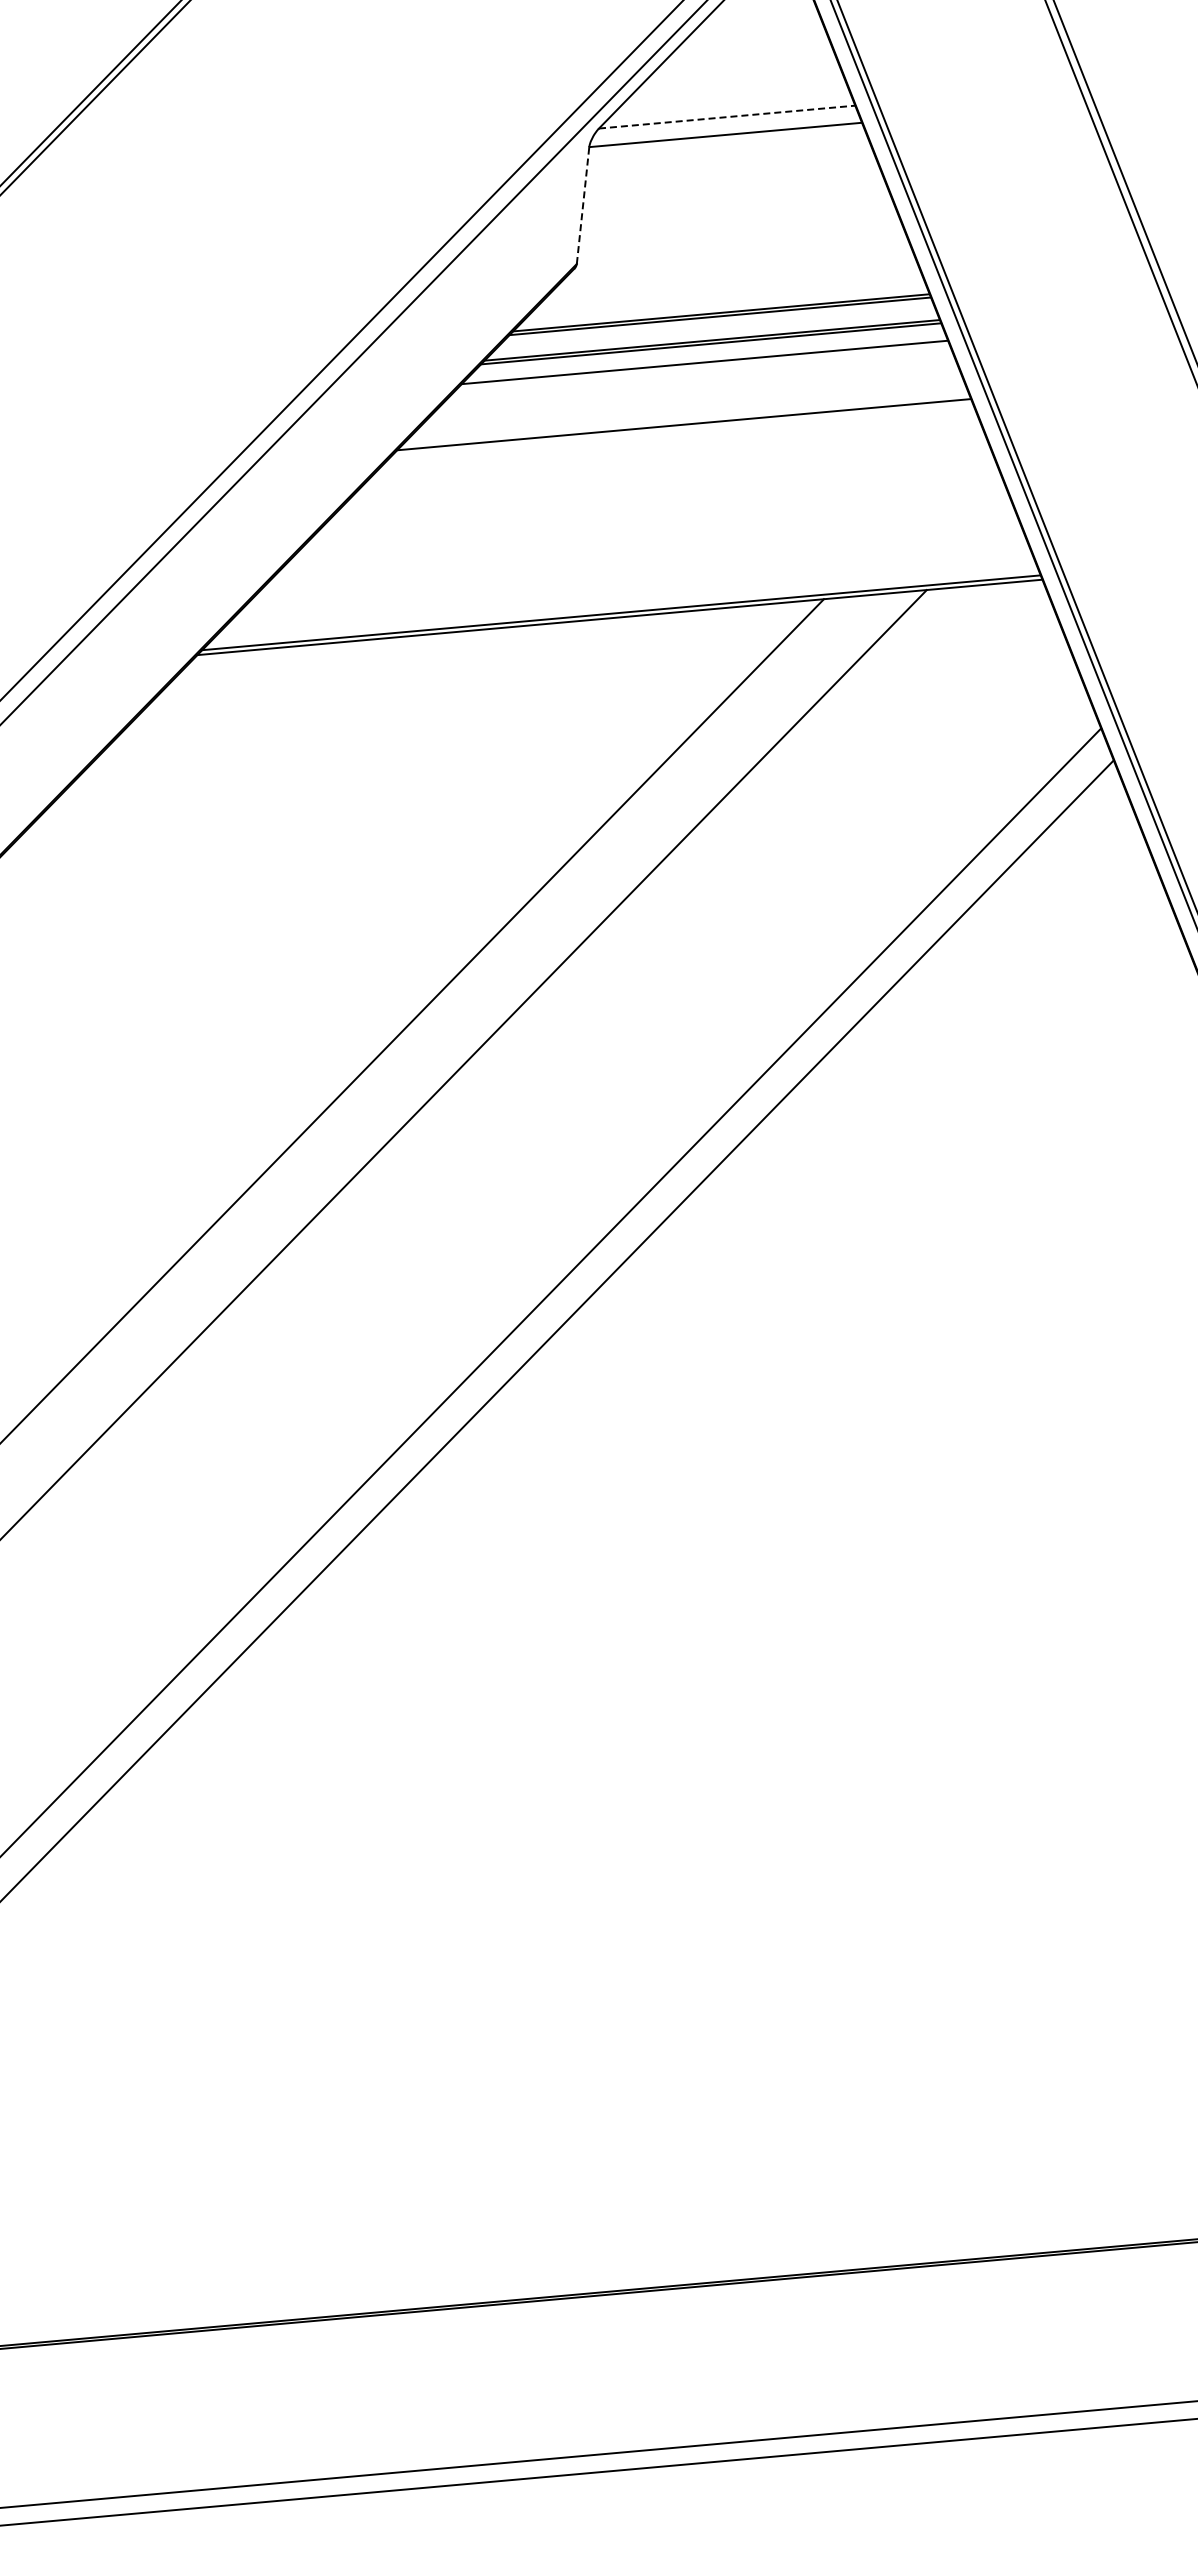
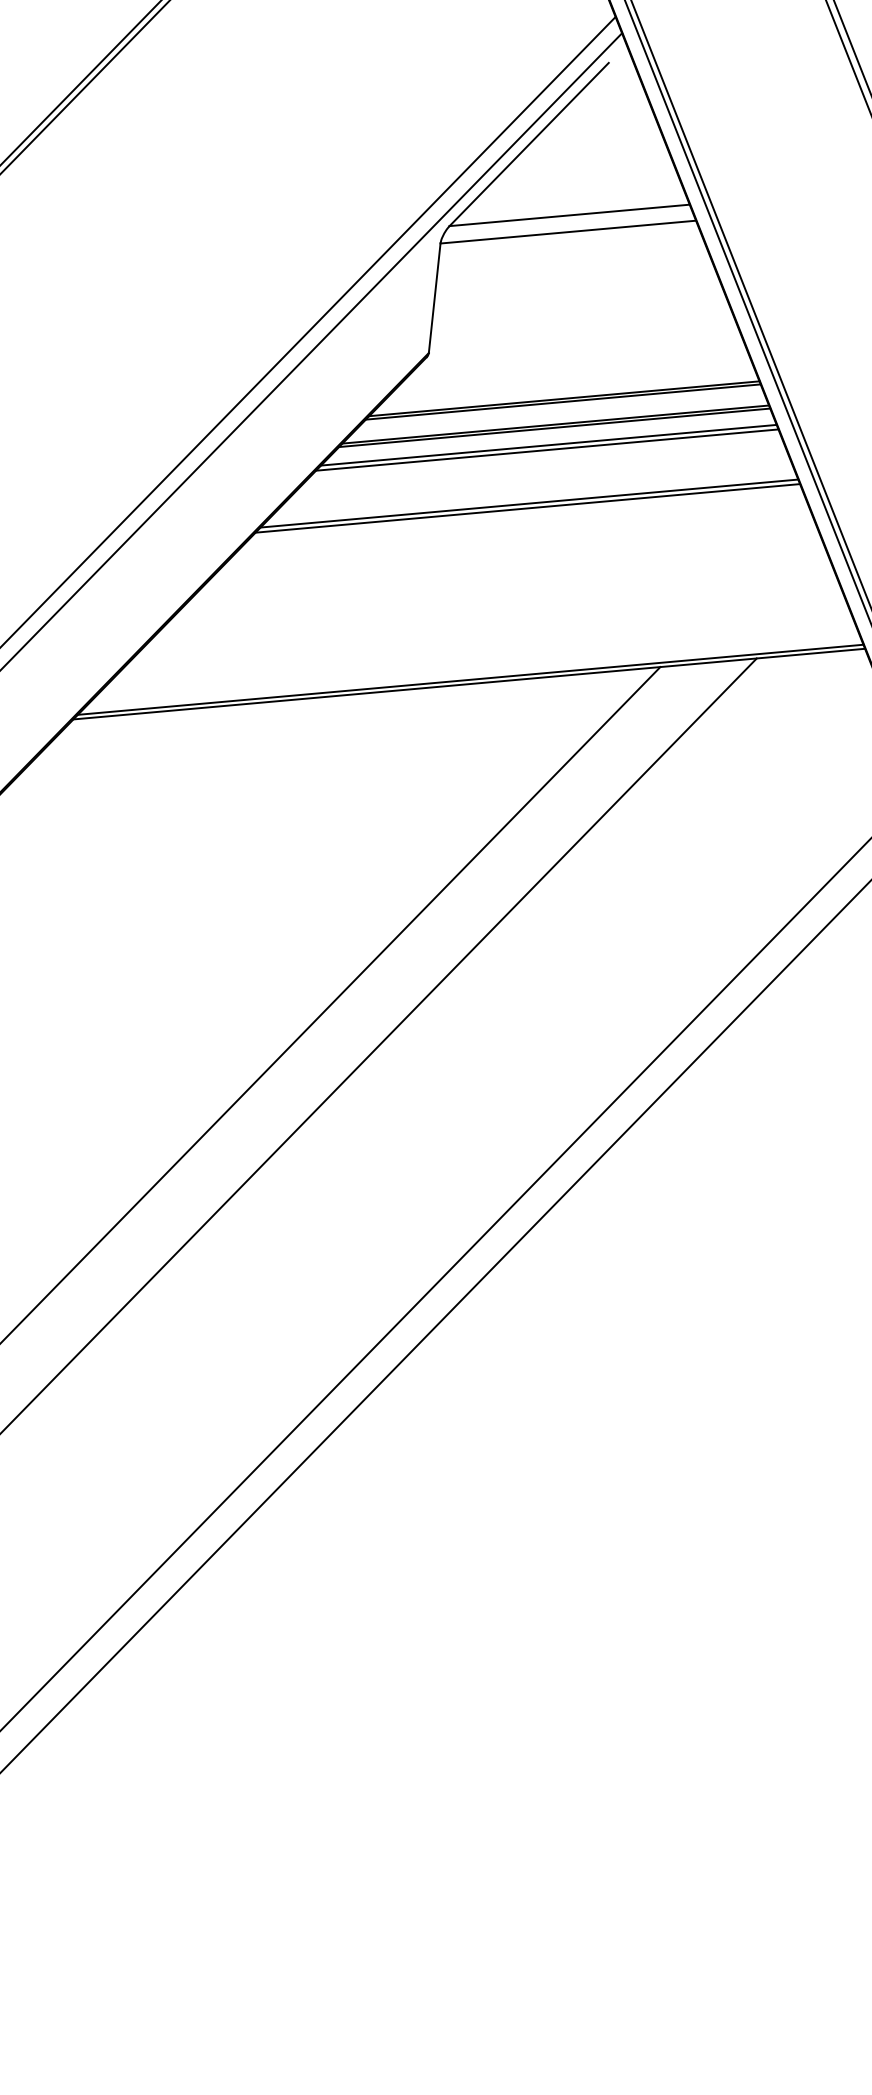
line: (727, 117) -> (570, 215), dashed -> solid
line: (583, 205) -> (435, 298), dashed -> solid
line: (702, 367) -> (546, 449), added
line: (682, 429) -> (527, 508), added

